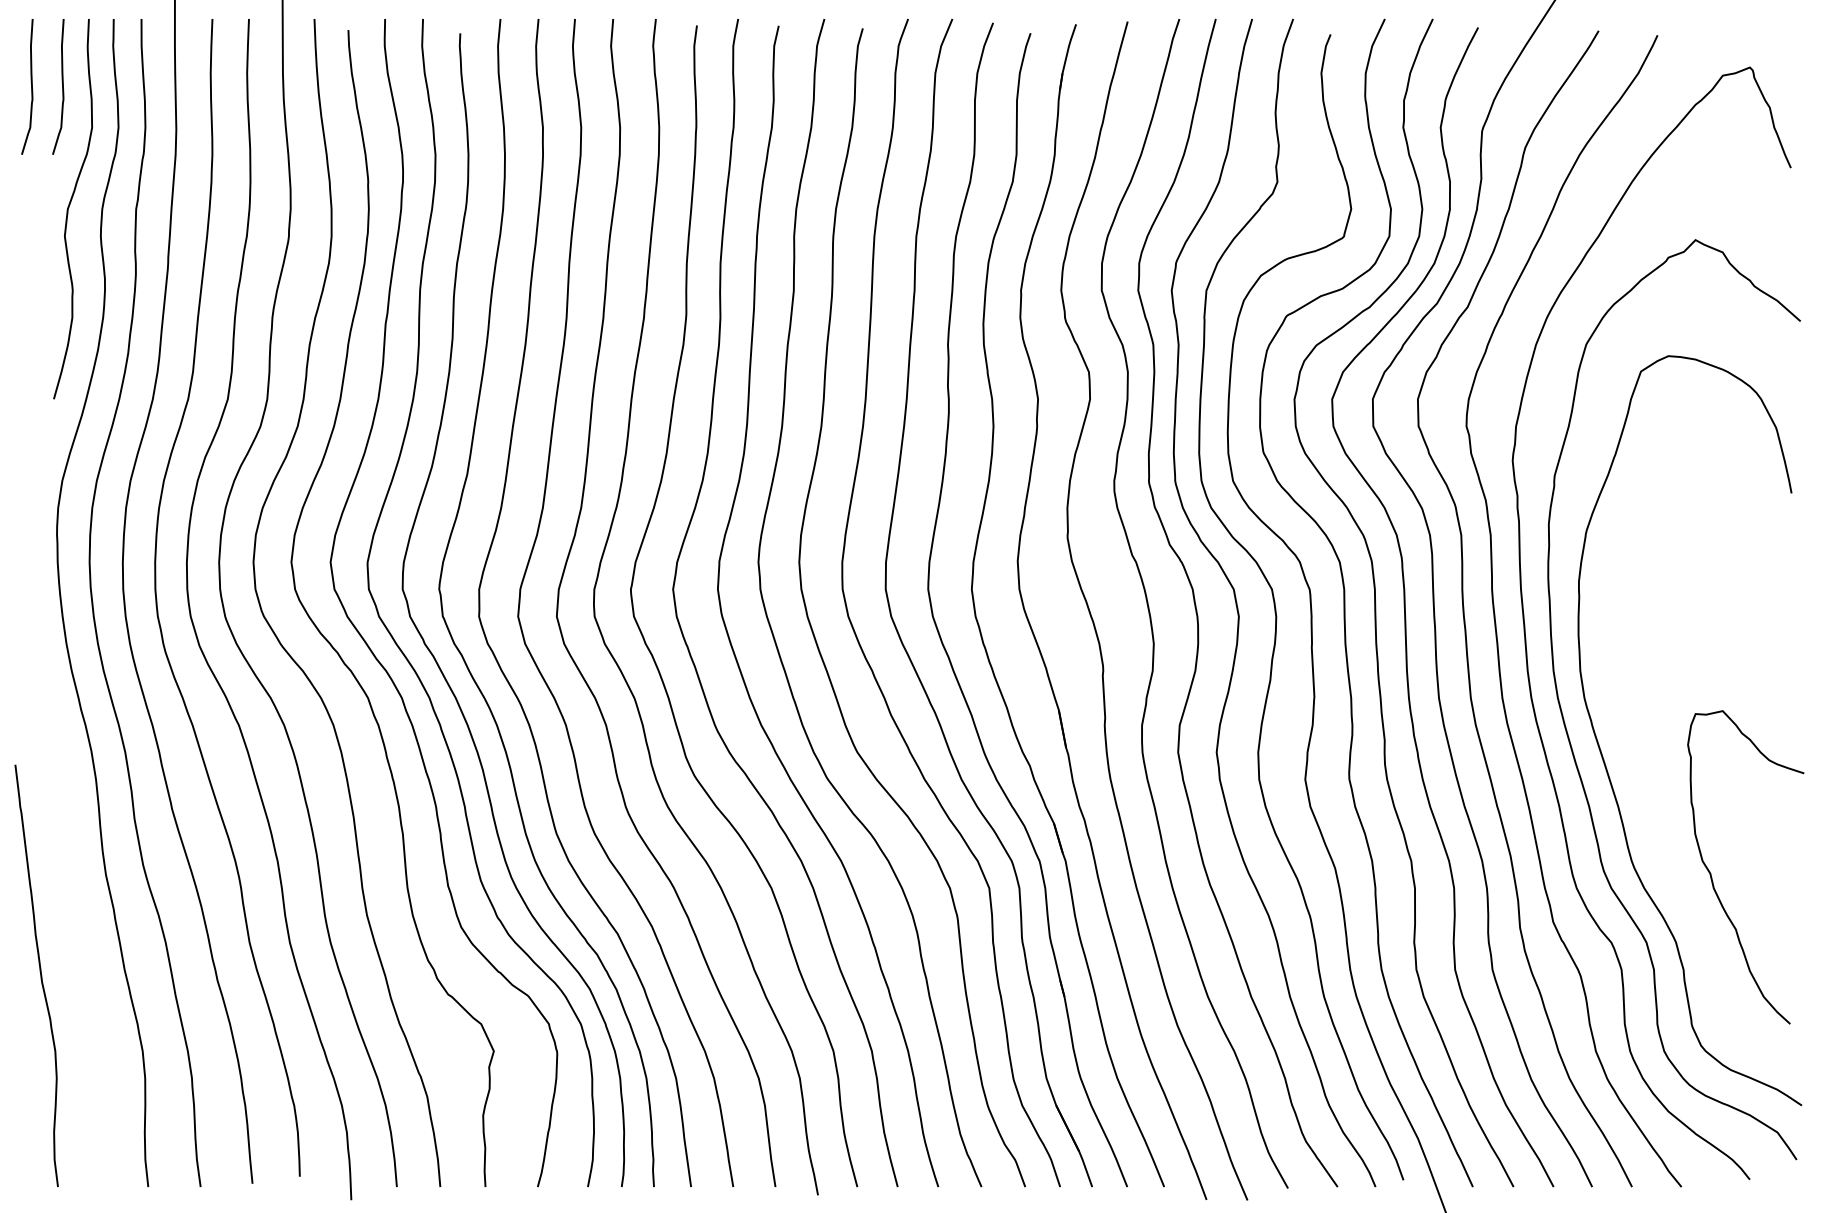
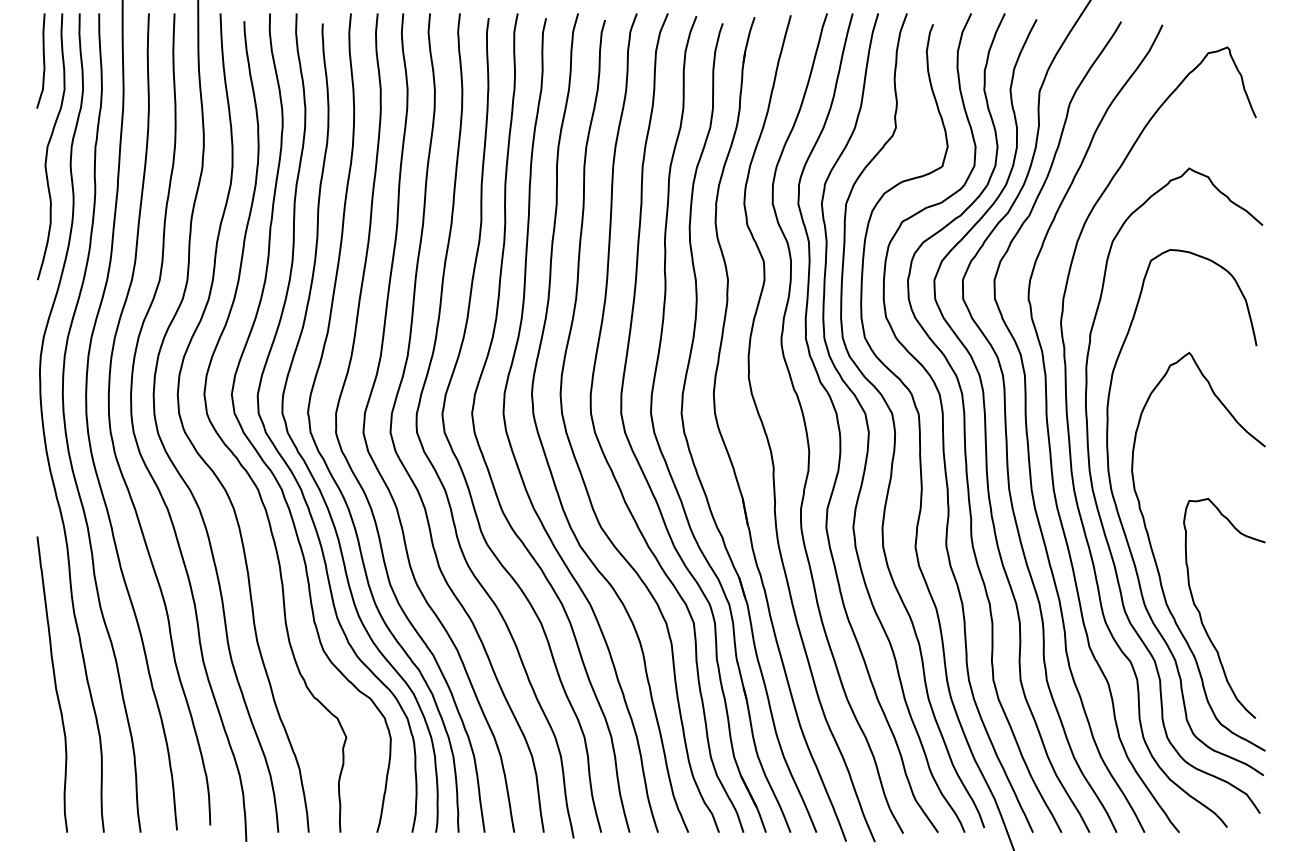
curve: (31, 86) -> (22, 60), removed
curve: (1650, 806) -> (1157, 565), added
curve: (40, 975) -> (55, 684), moved

